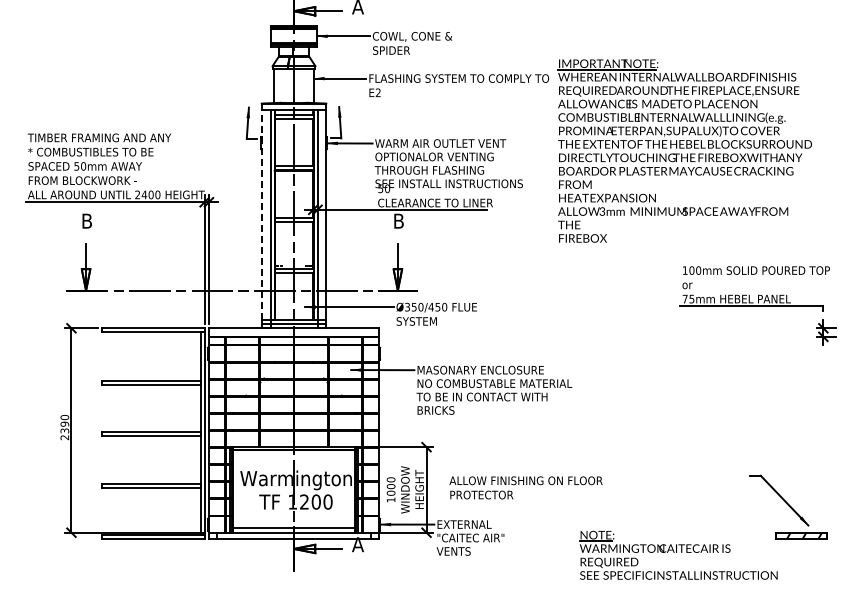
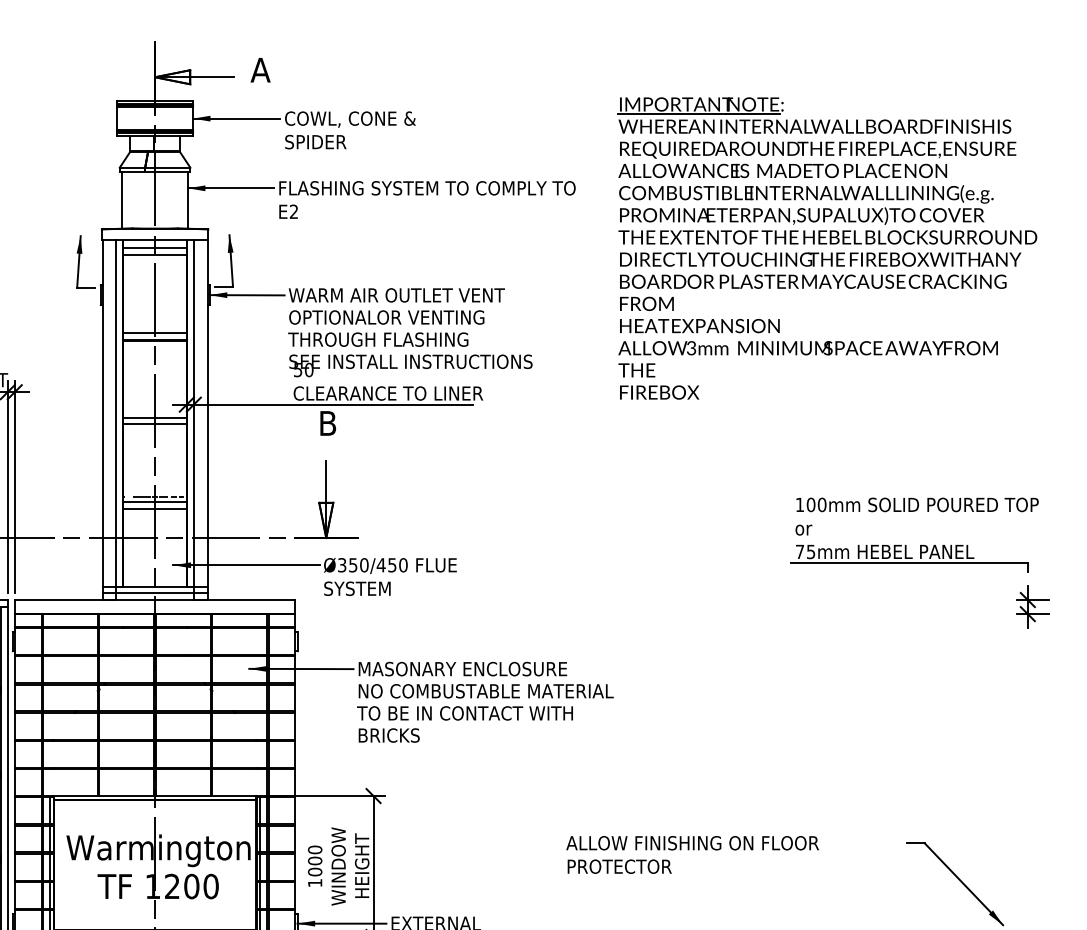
part: (684, 150) -> (826, 247), moved
line: (262, 214) -> (103, 412), dashed -> solid
text: (525, 487) -> (691, 854), moved

